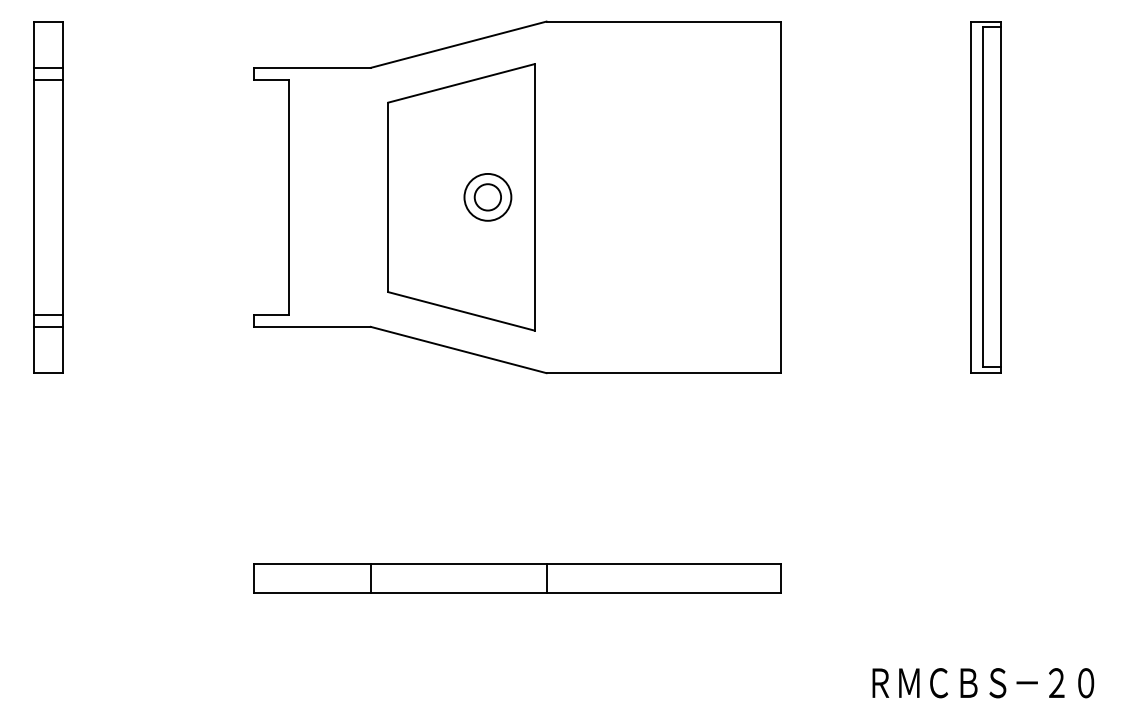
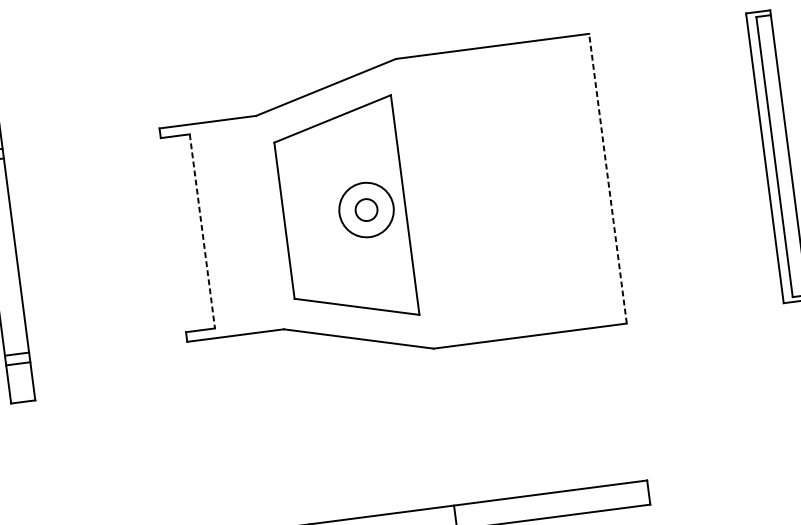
circle: (487, 196) -> (366, 209), size x1.4
line: (288, 197) -> (202, 231), solid -> dashed
line: (780, 197) -> (607, 178), solid -> dashed

